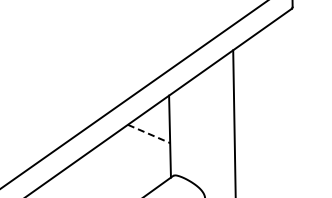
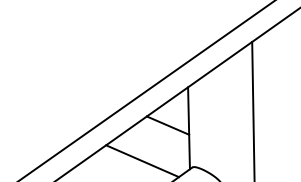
line: (149, 134) -> (168, 126), dashed -> solid
line: (123, 169) -> (142, 161), added

